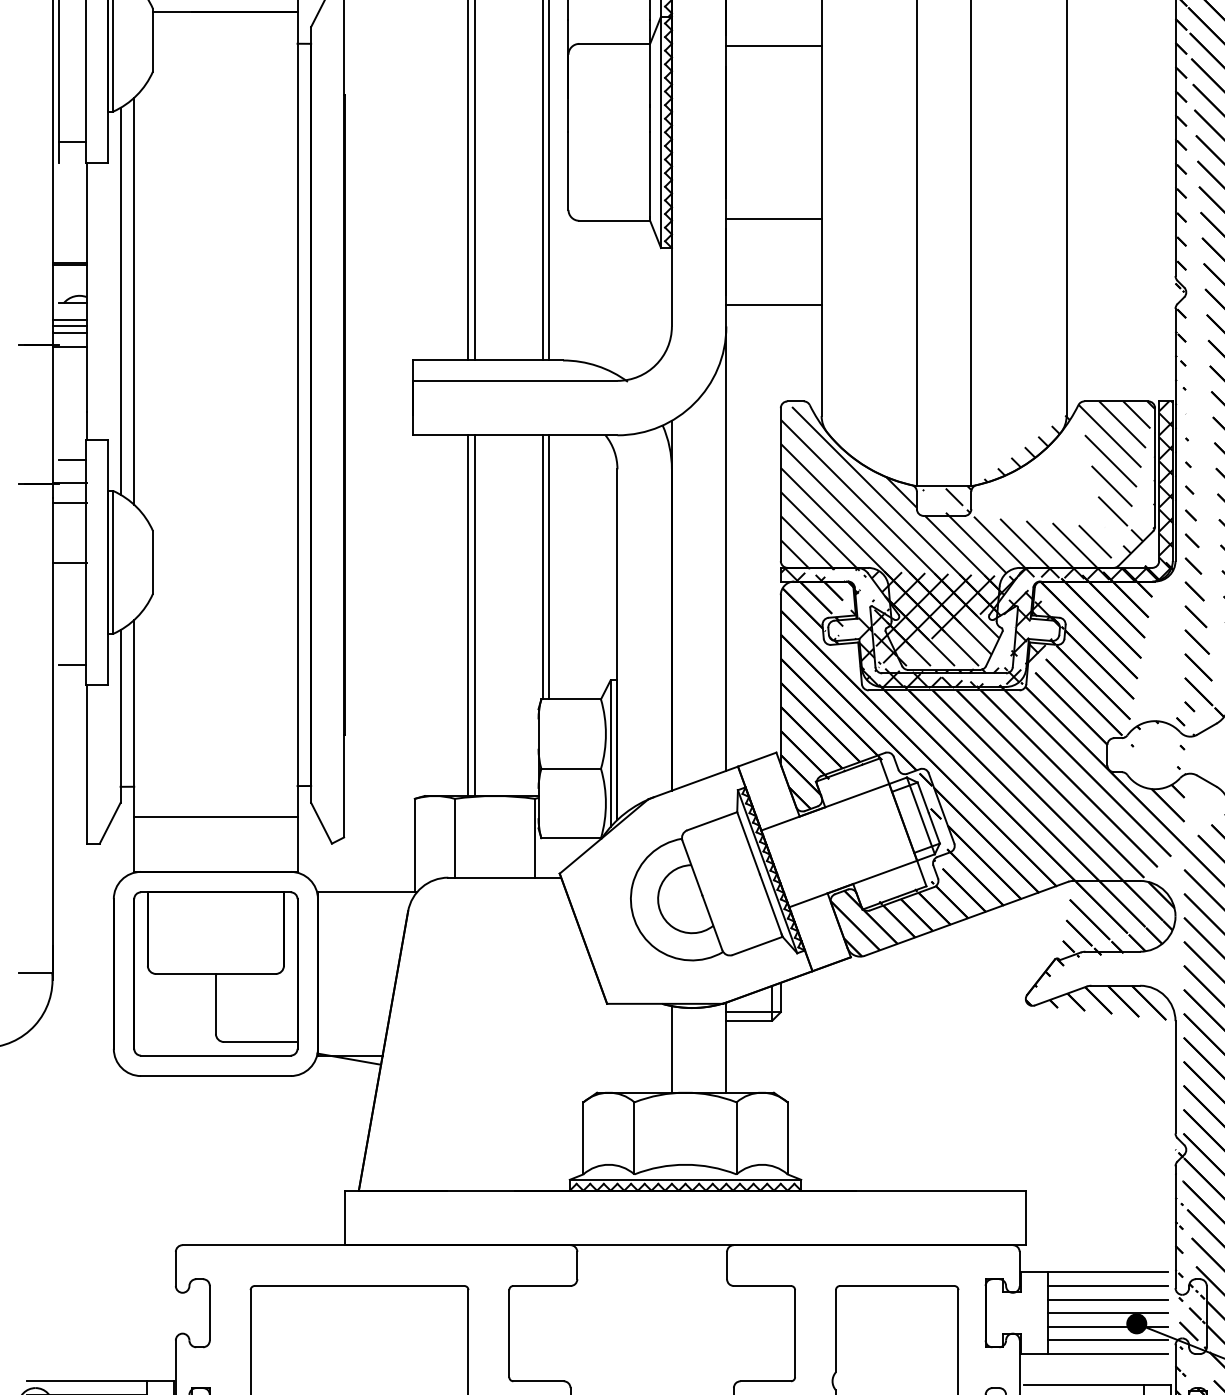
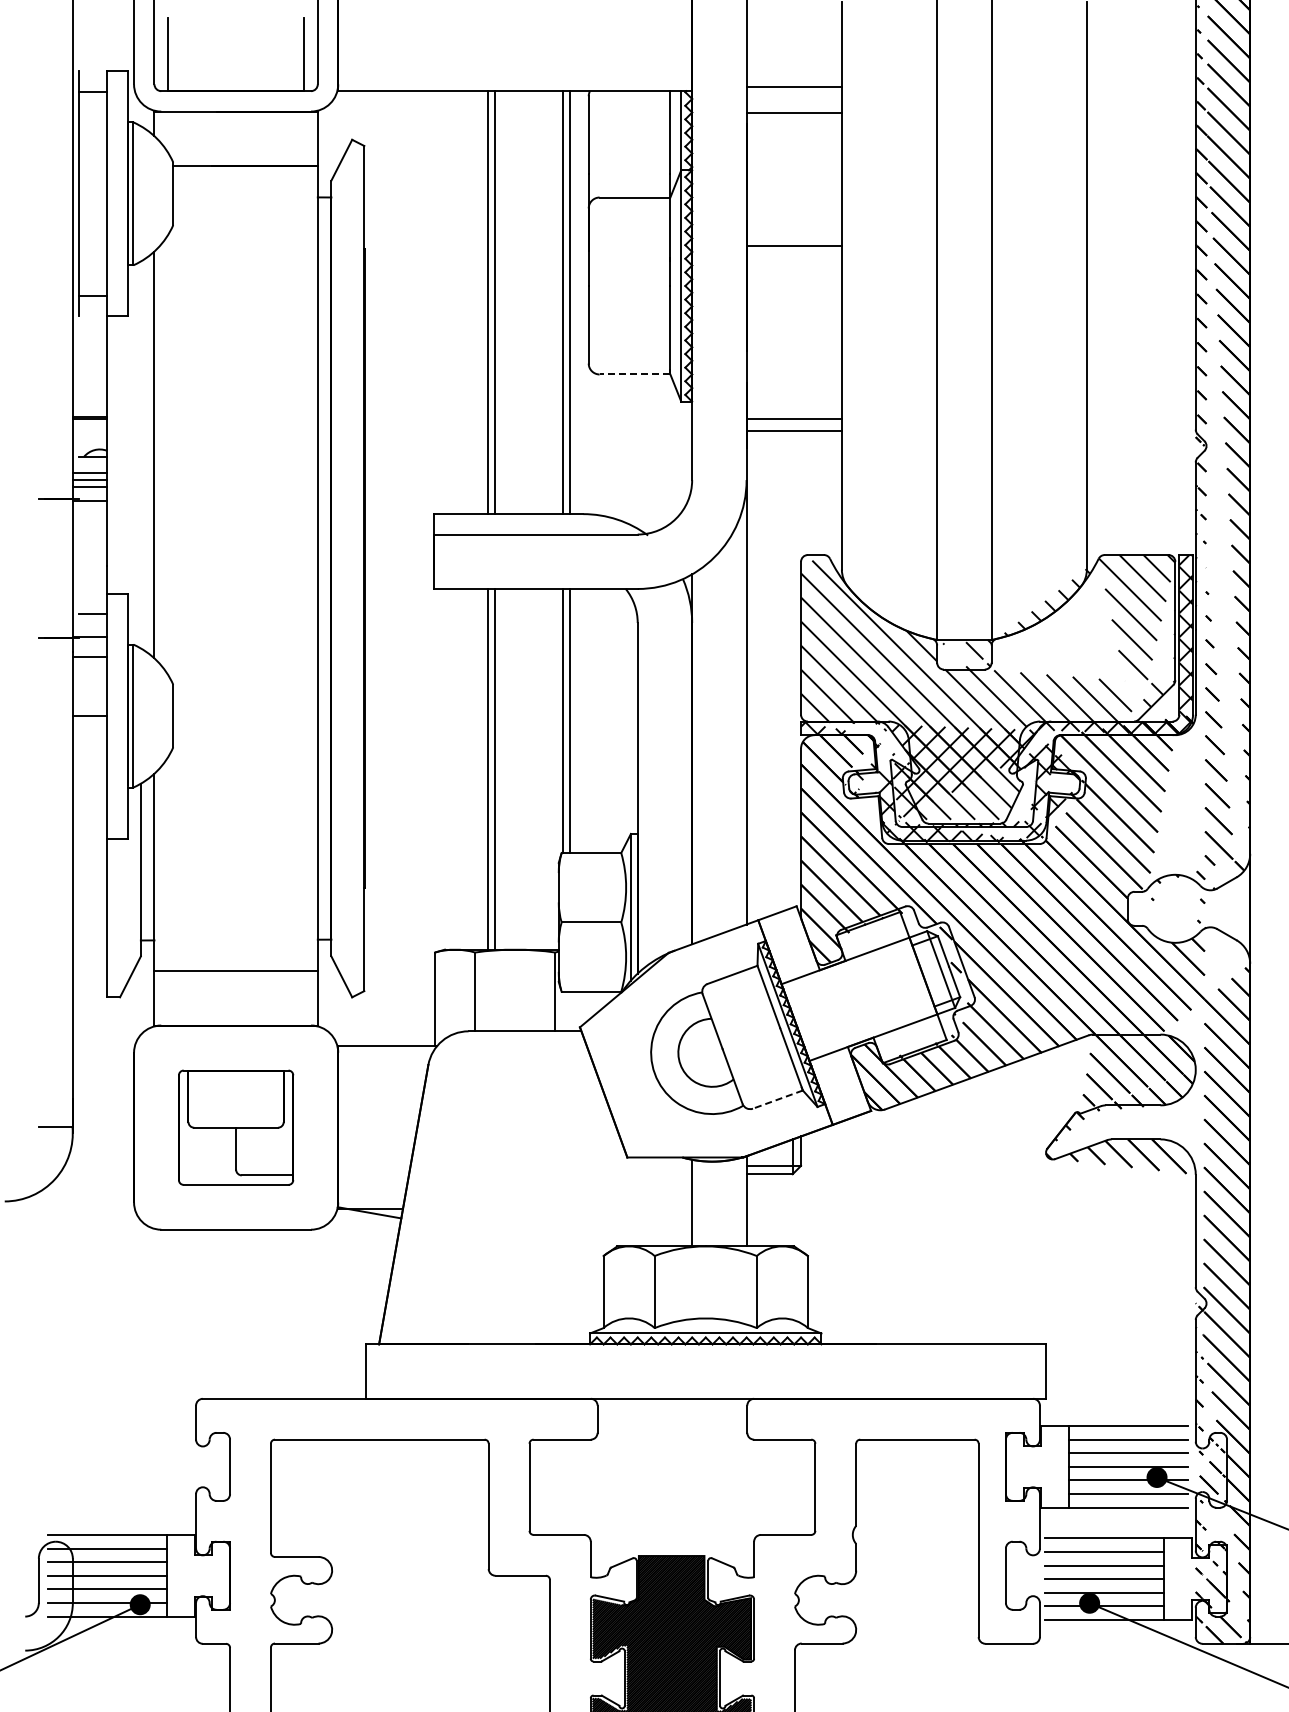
line: (773, 45) -> (793, 245), moved
line: (773, 218) -> (793, 431), moved
line: (614, 220) -> (634, 374), solid -> dashed
line: (120, 300) -> (140, 454), removed
line: (773, 304) -> (793, 418), moved
line: (72, 664) -> (92, 818), removed
line: (757, 945) -> (777, 1099), solid -> dashed
part: (215, 973) -> (235, 1127), size x0.7

